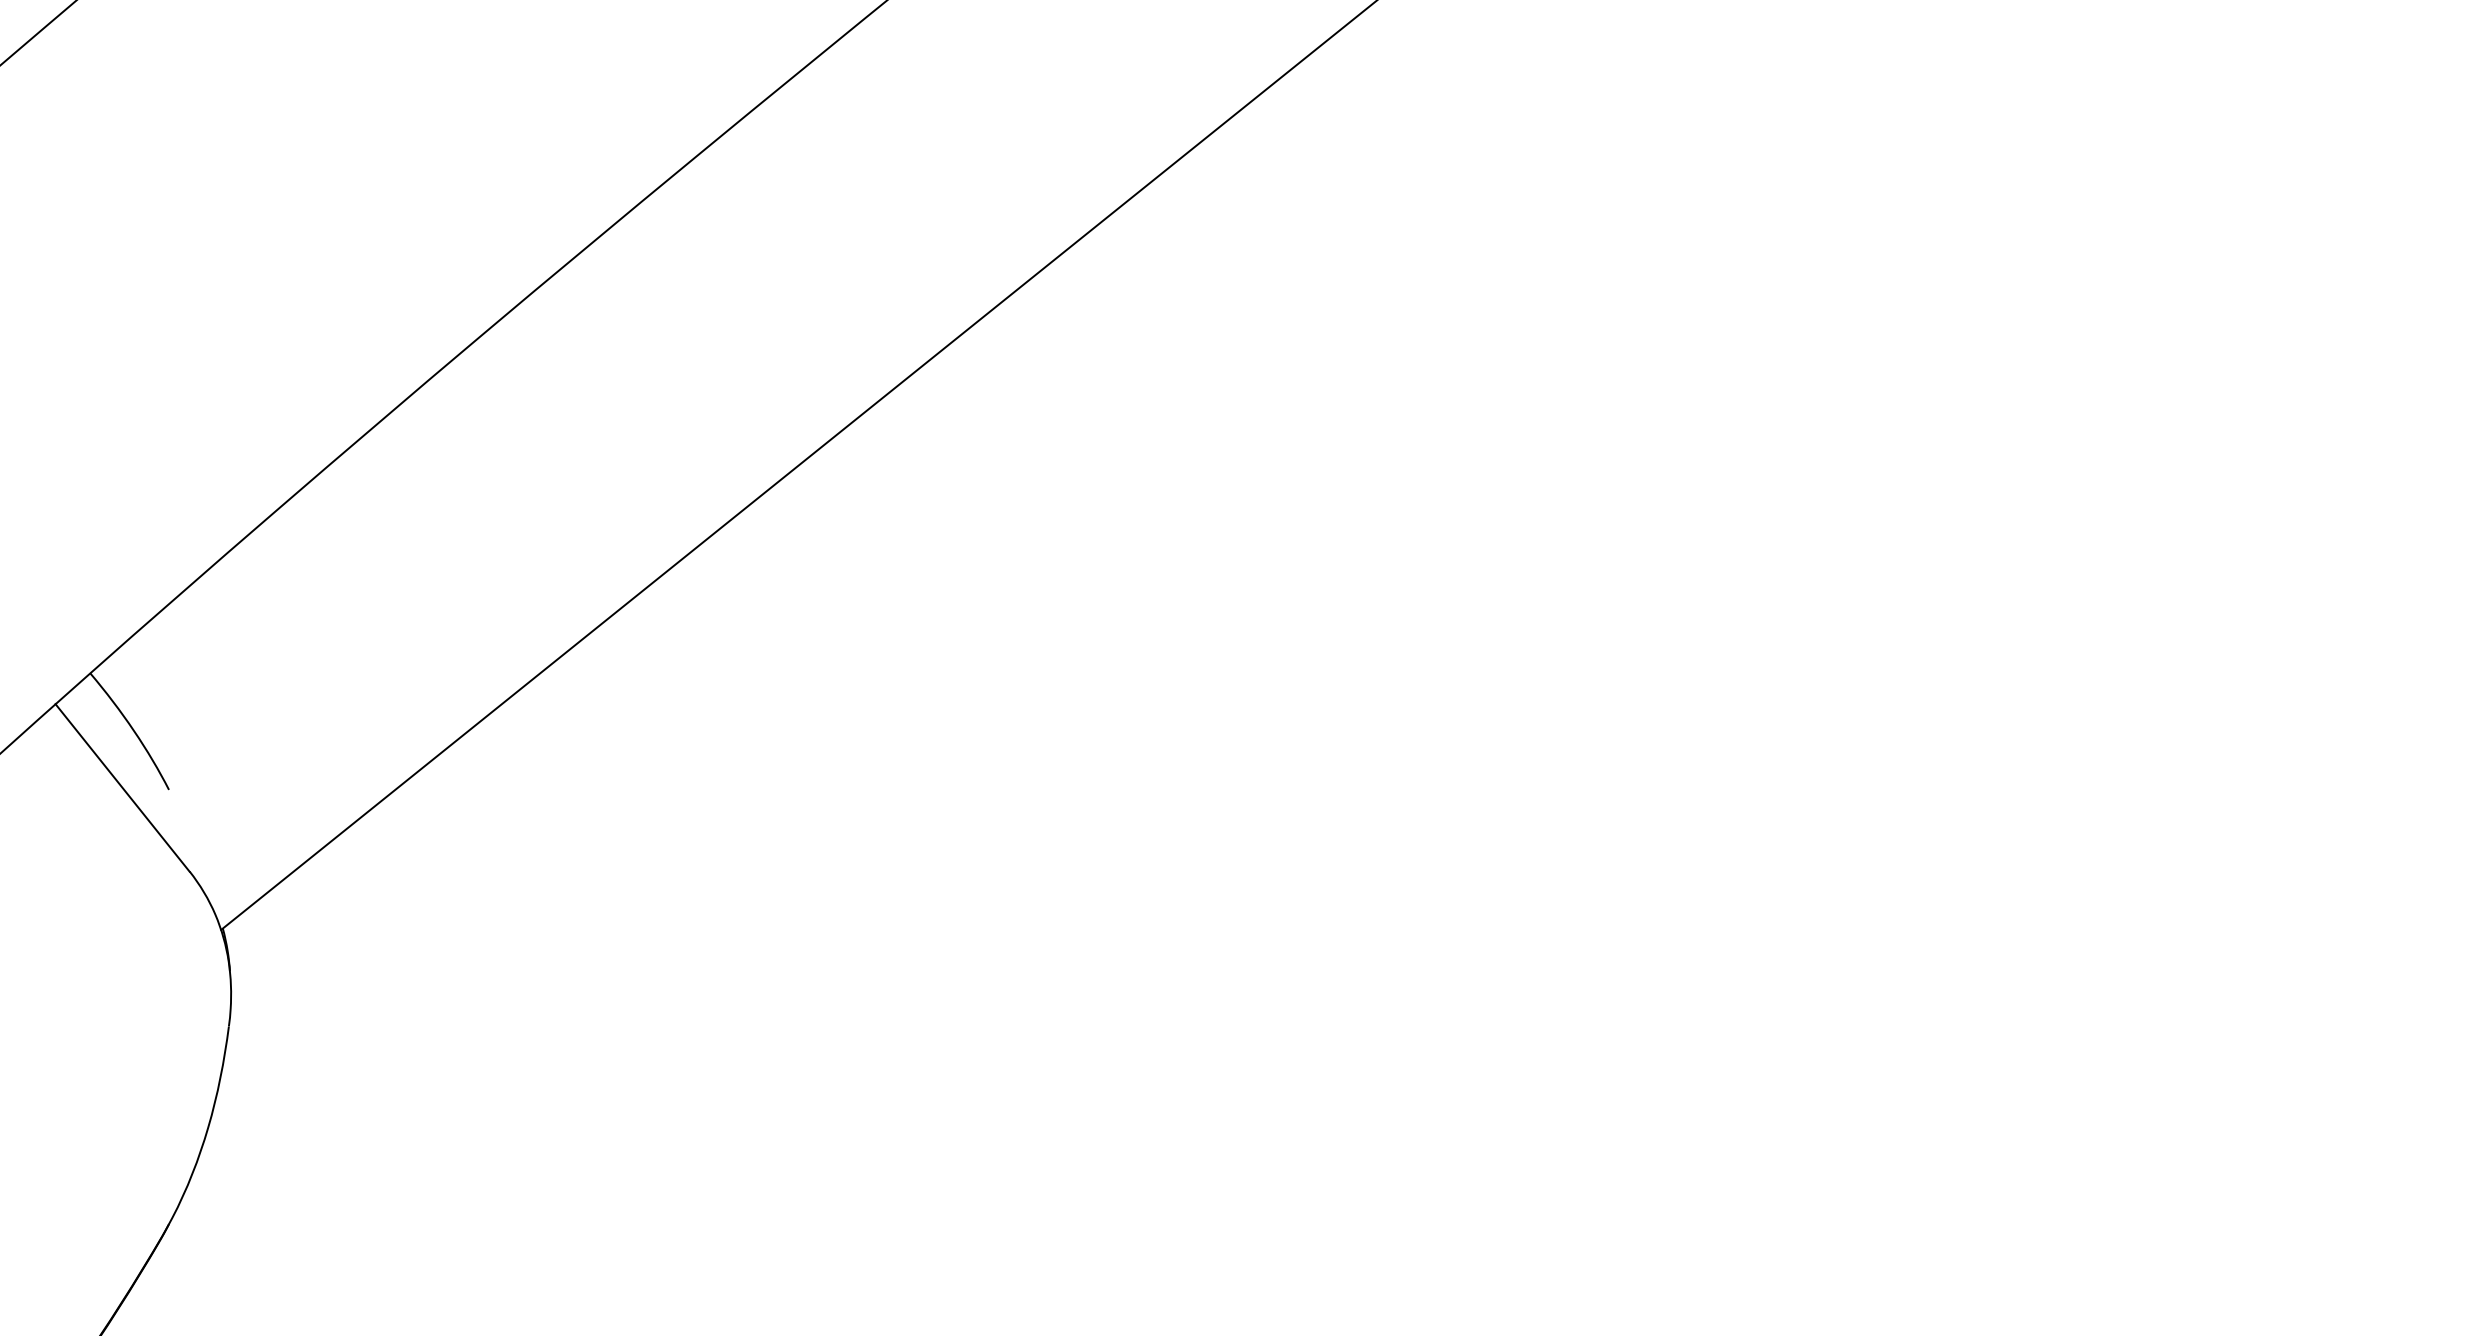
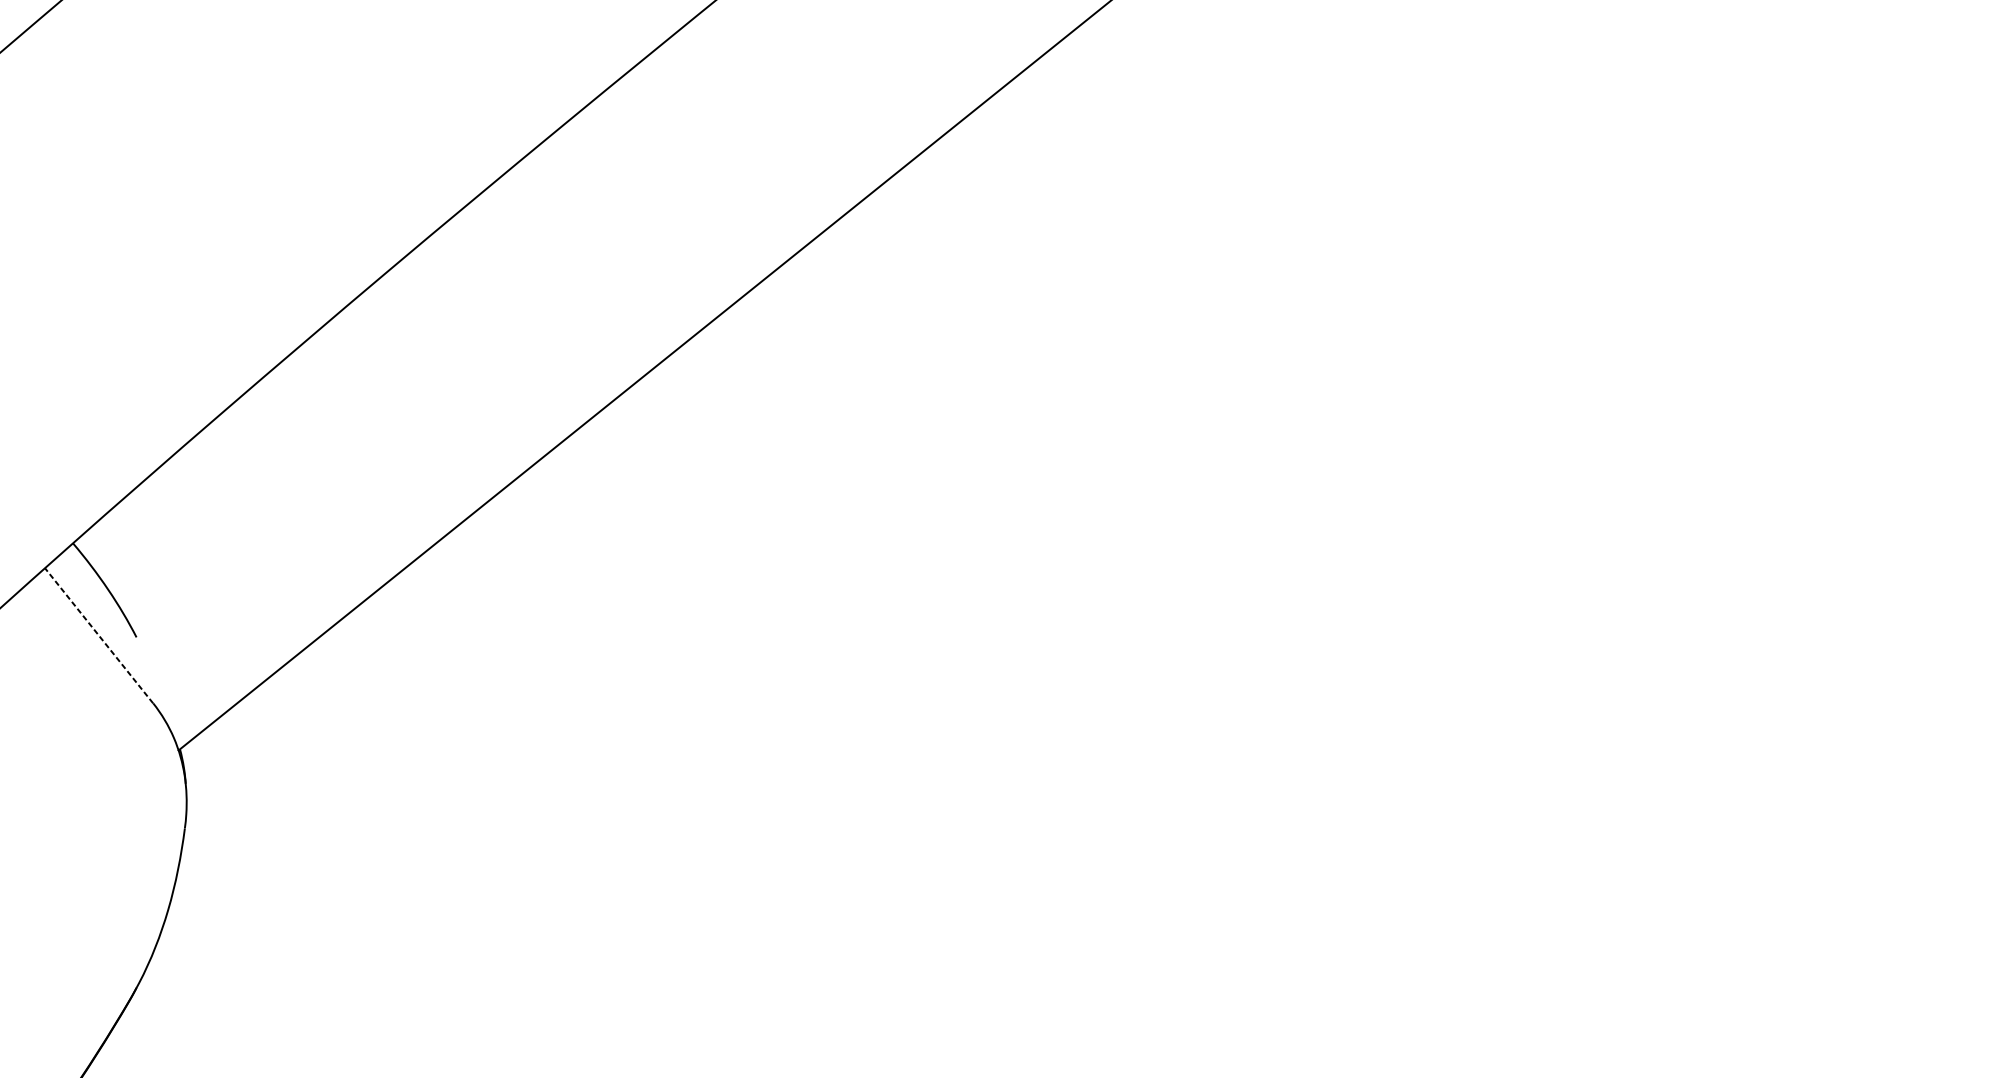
line: (122, 787) -> (99, 635), solid -> dashed

